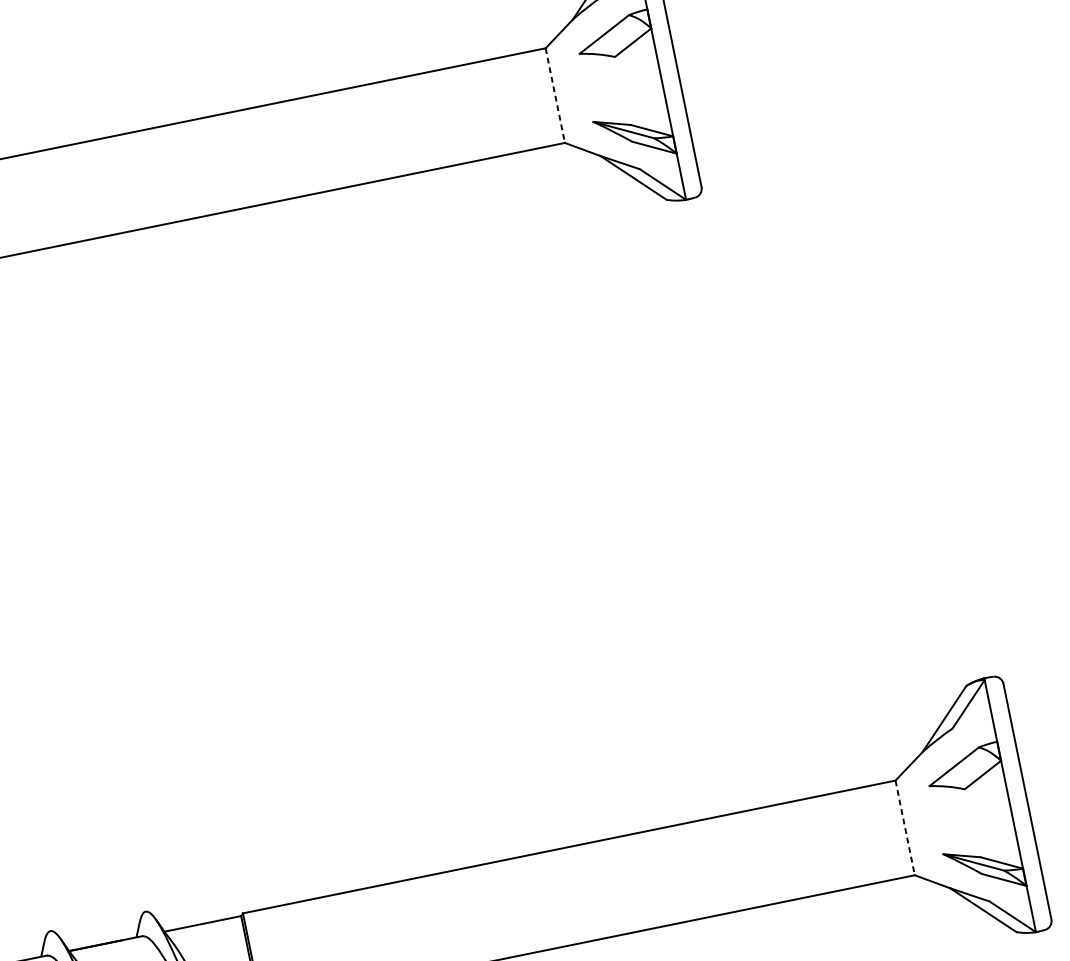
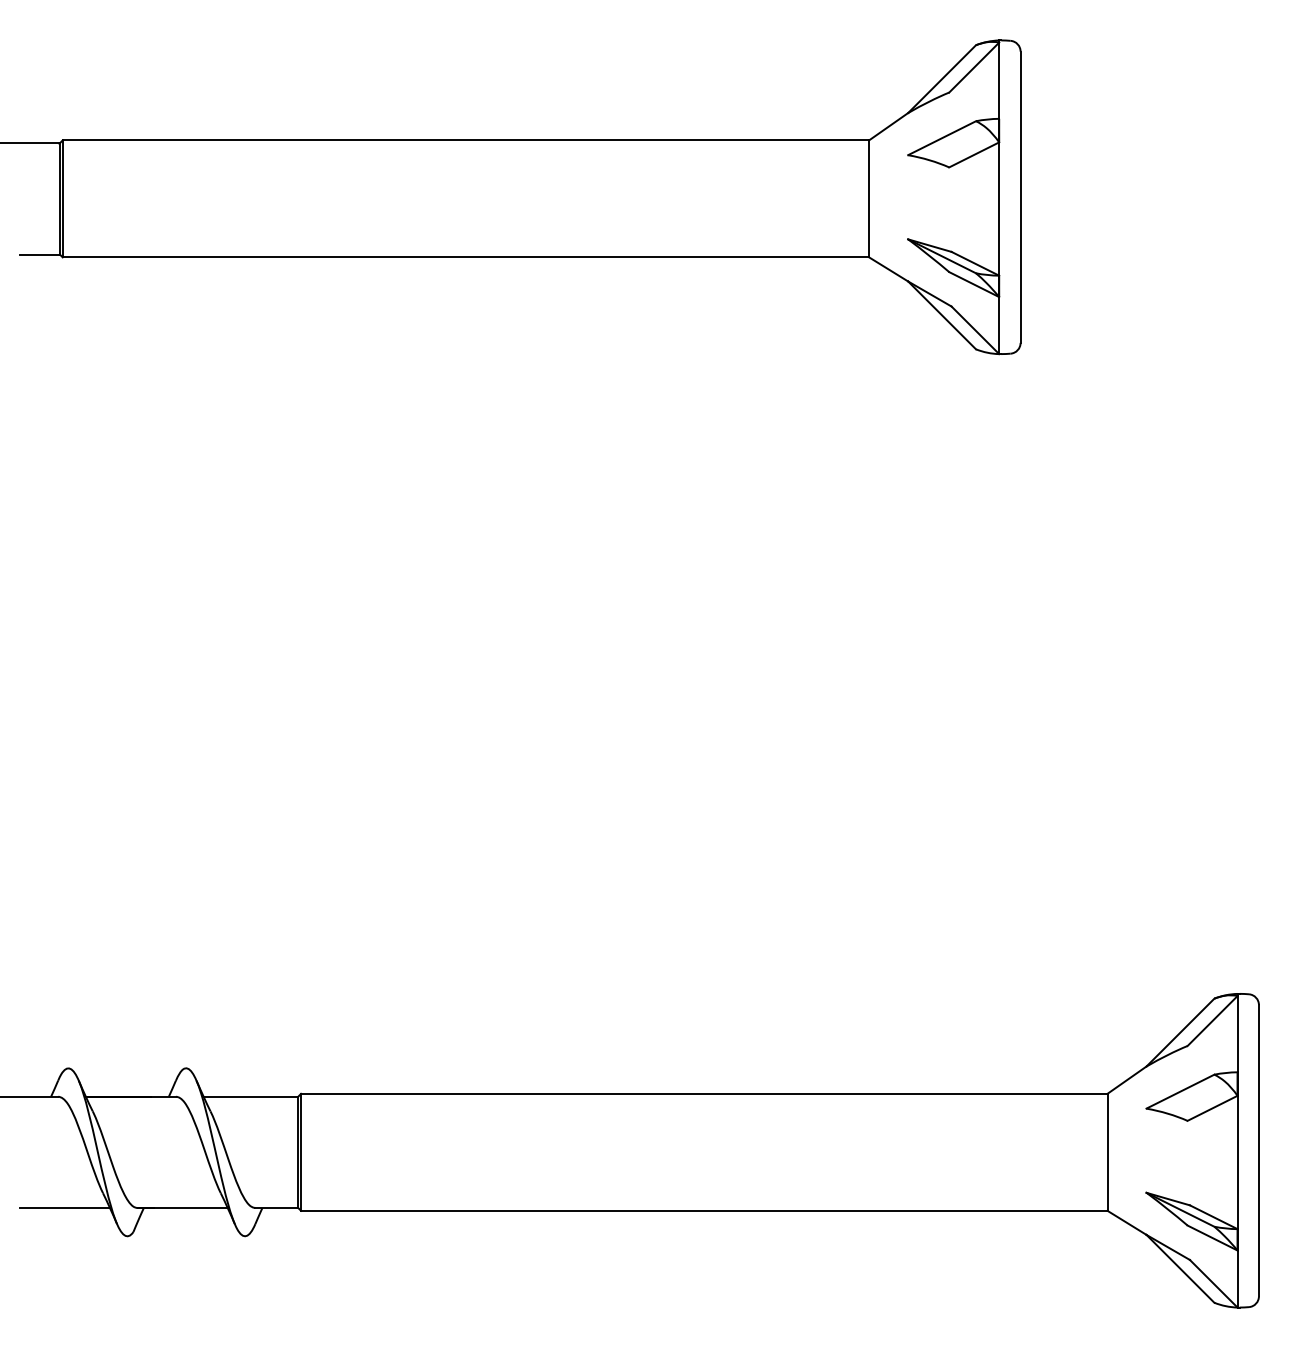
line: (555, 96) -> (869, 199), dashed -> solid
line: (905, 828) -> (1107, 1152), dashed -> solid

